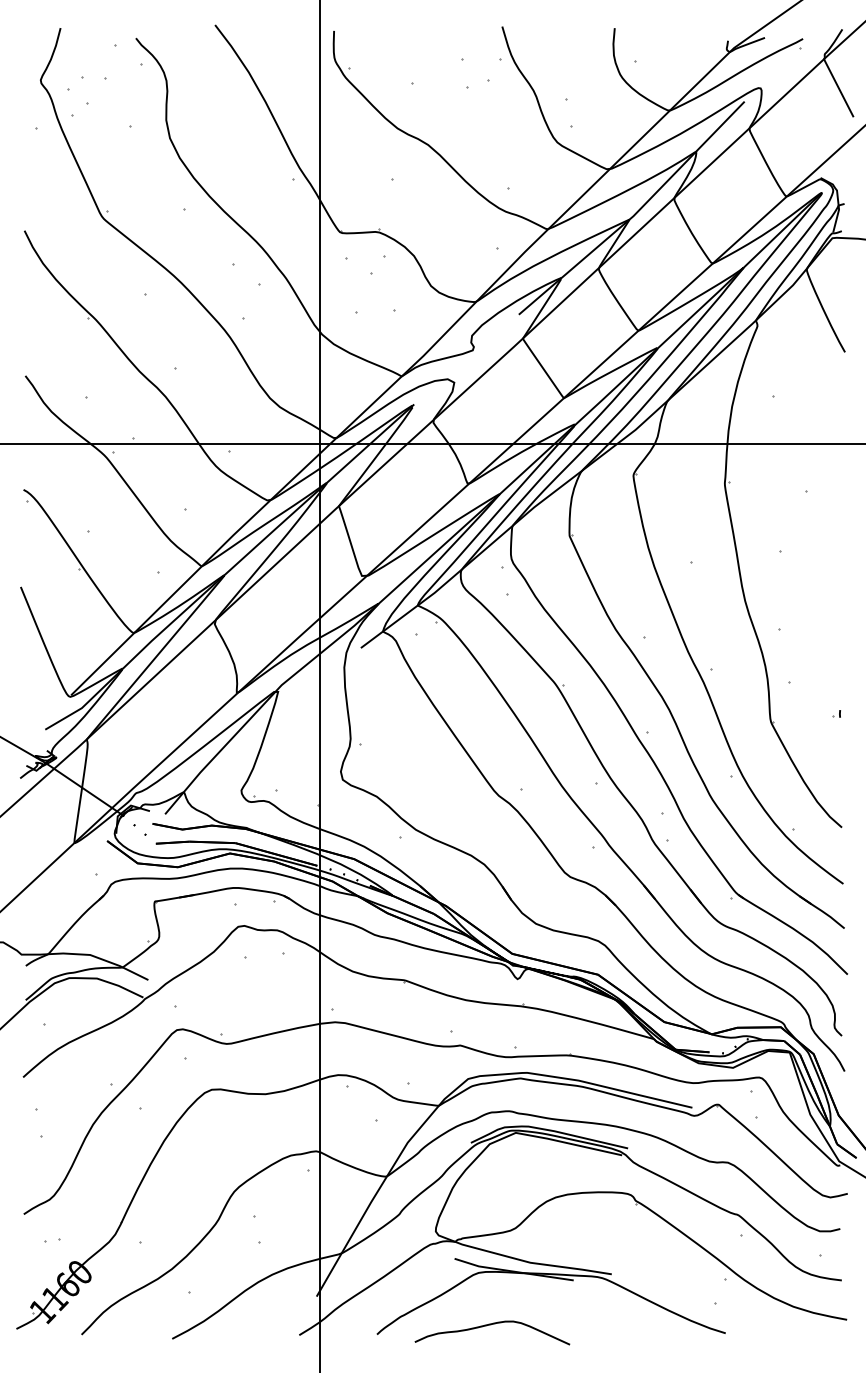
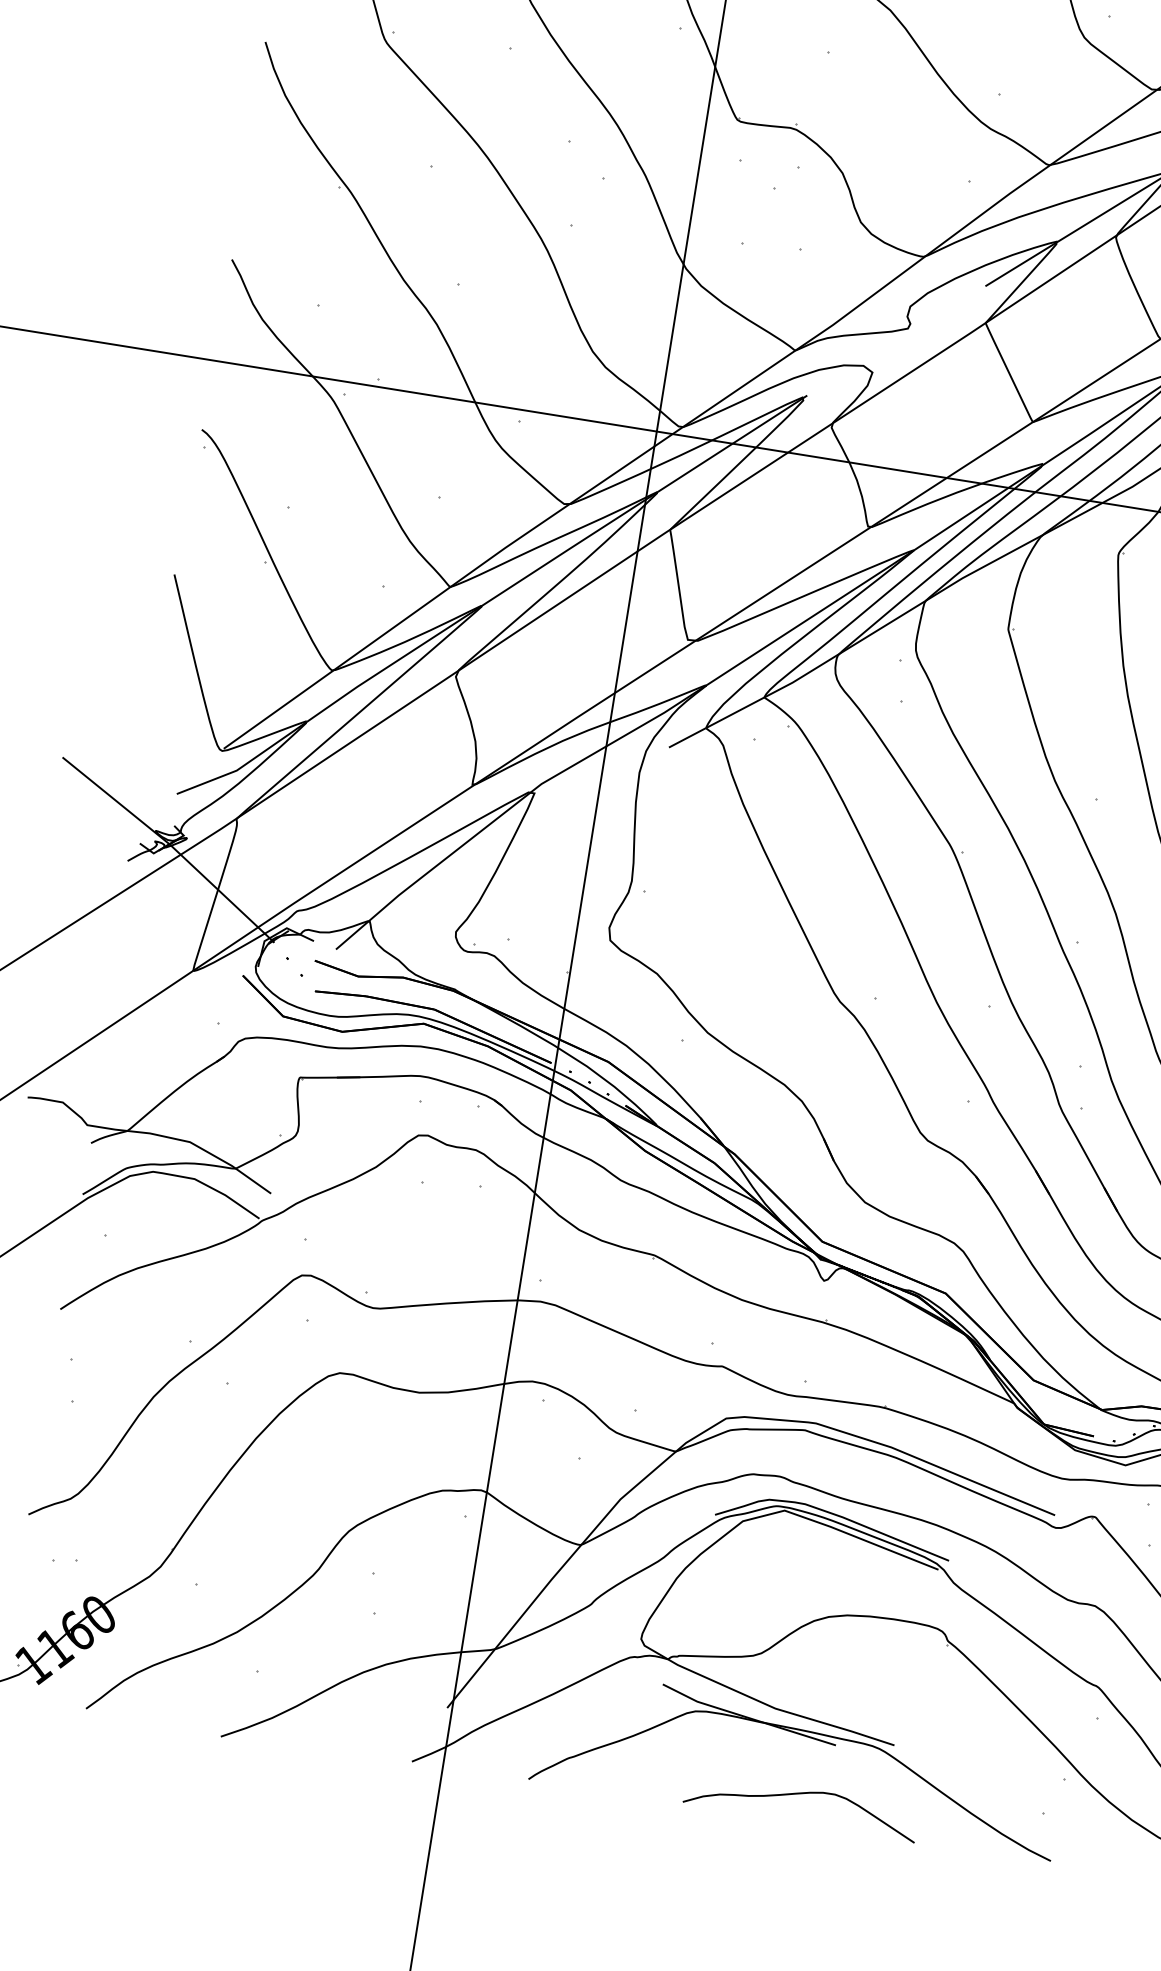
curve: (491, 1325) -> (801, 1795), moved

